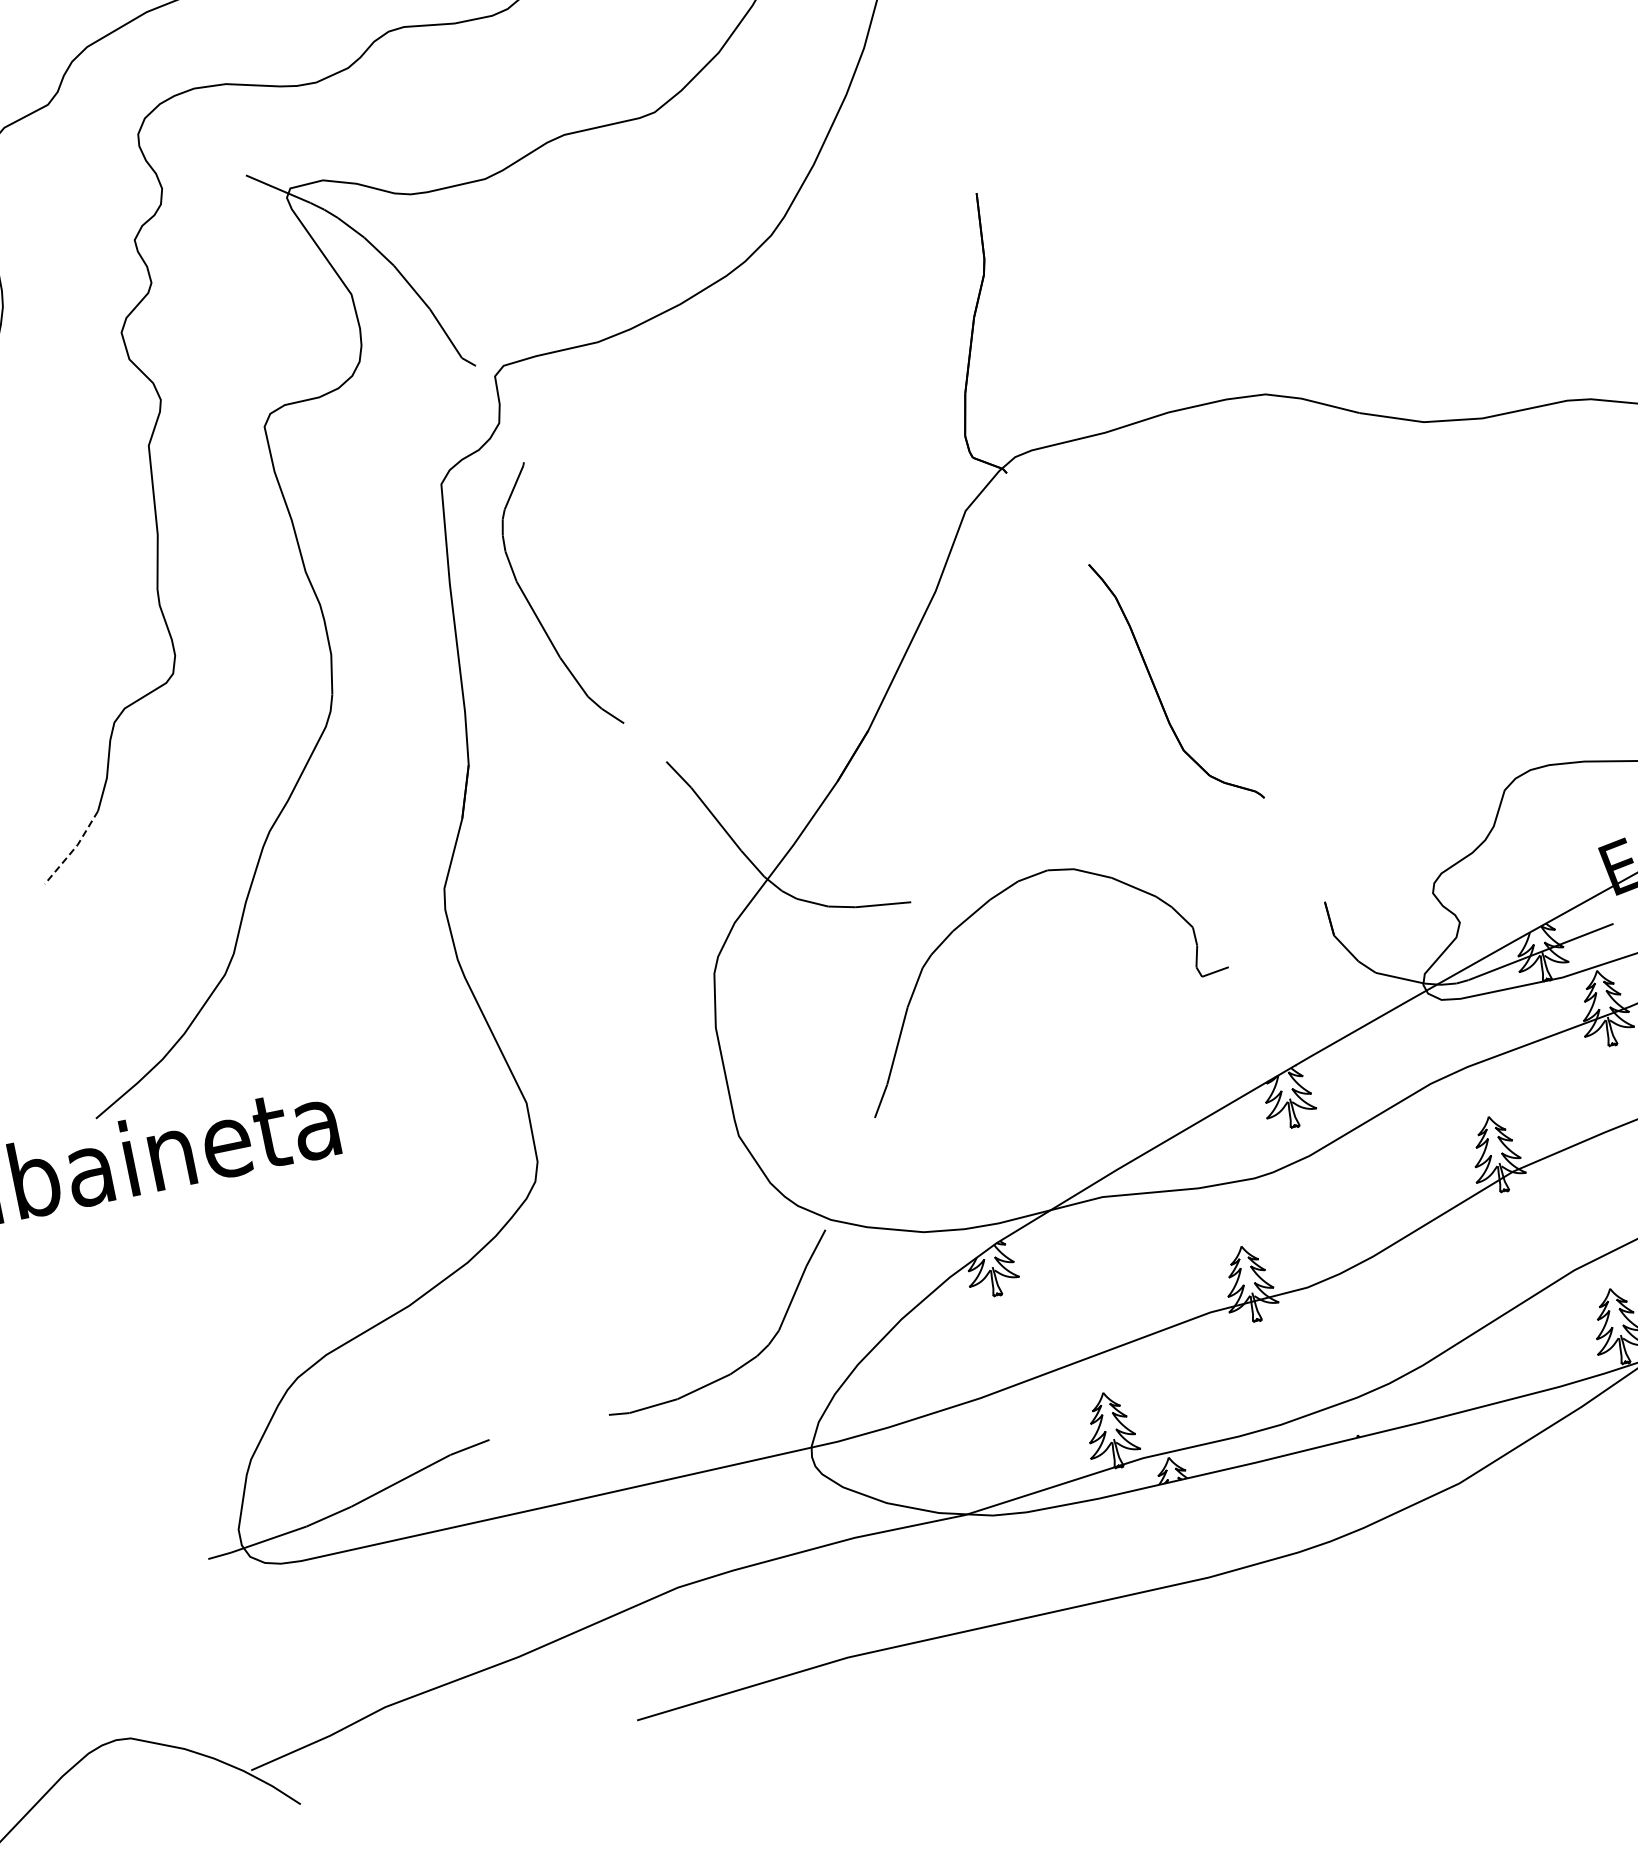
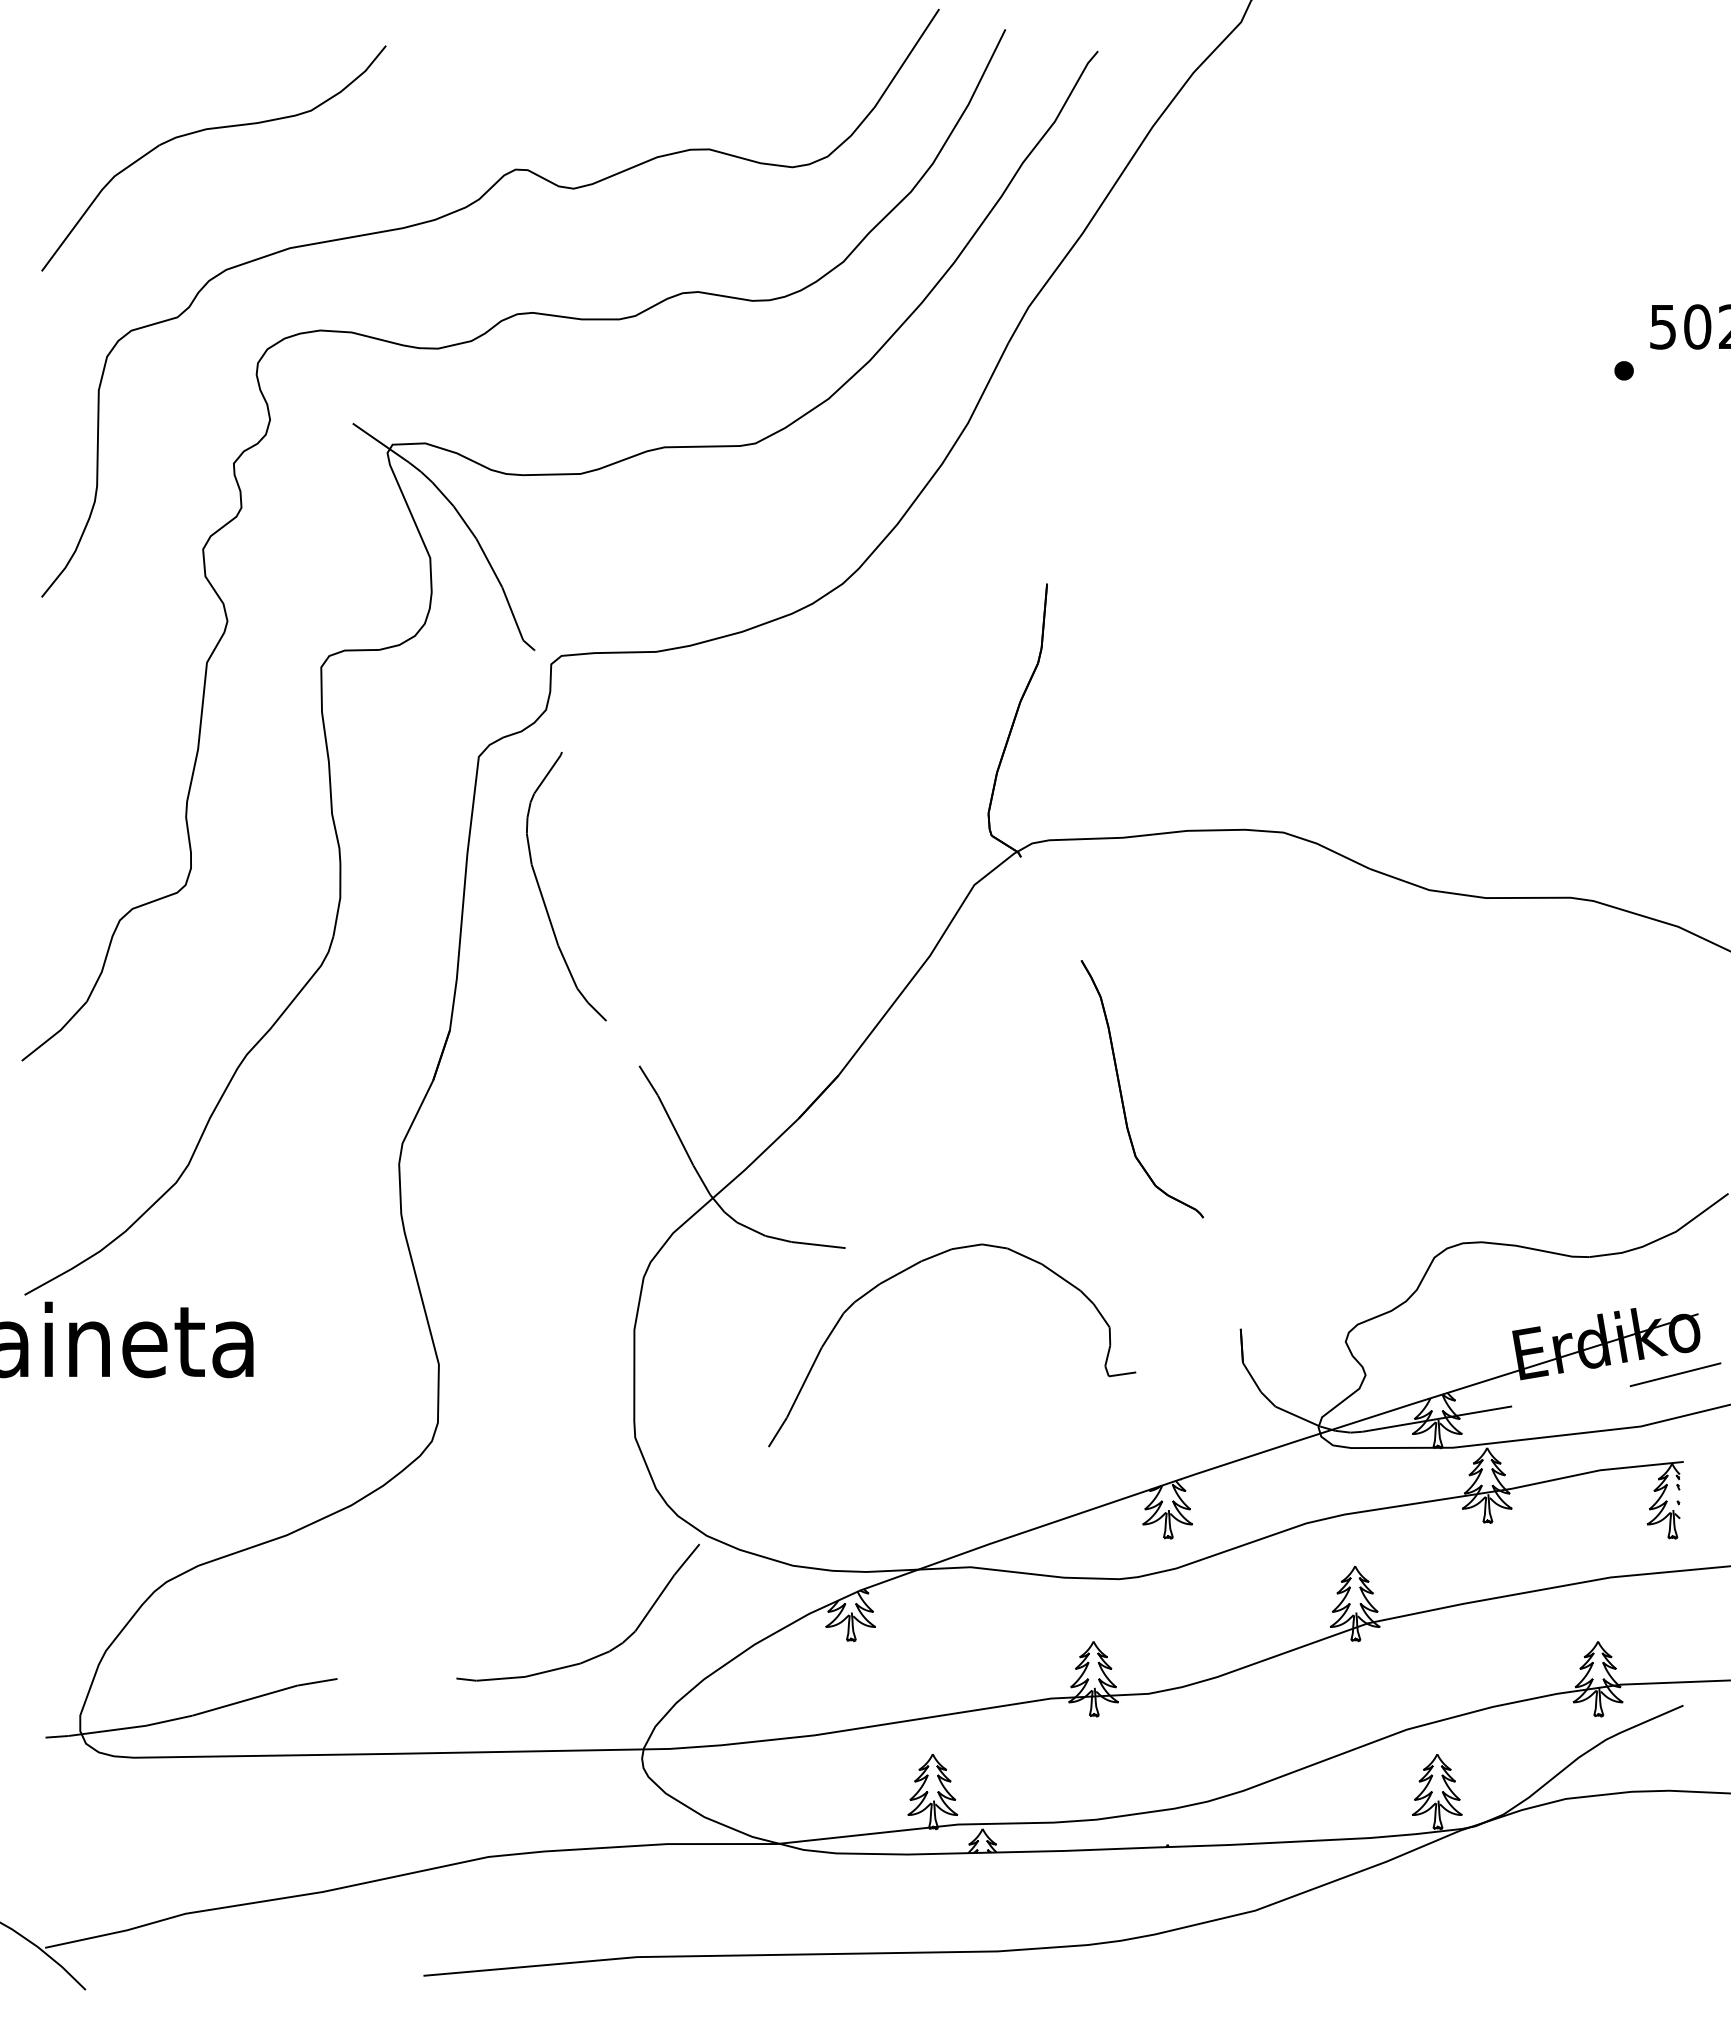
line: (74, 849) -> (56, 1033), dashed -> solid

